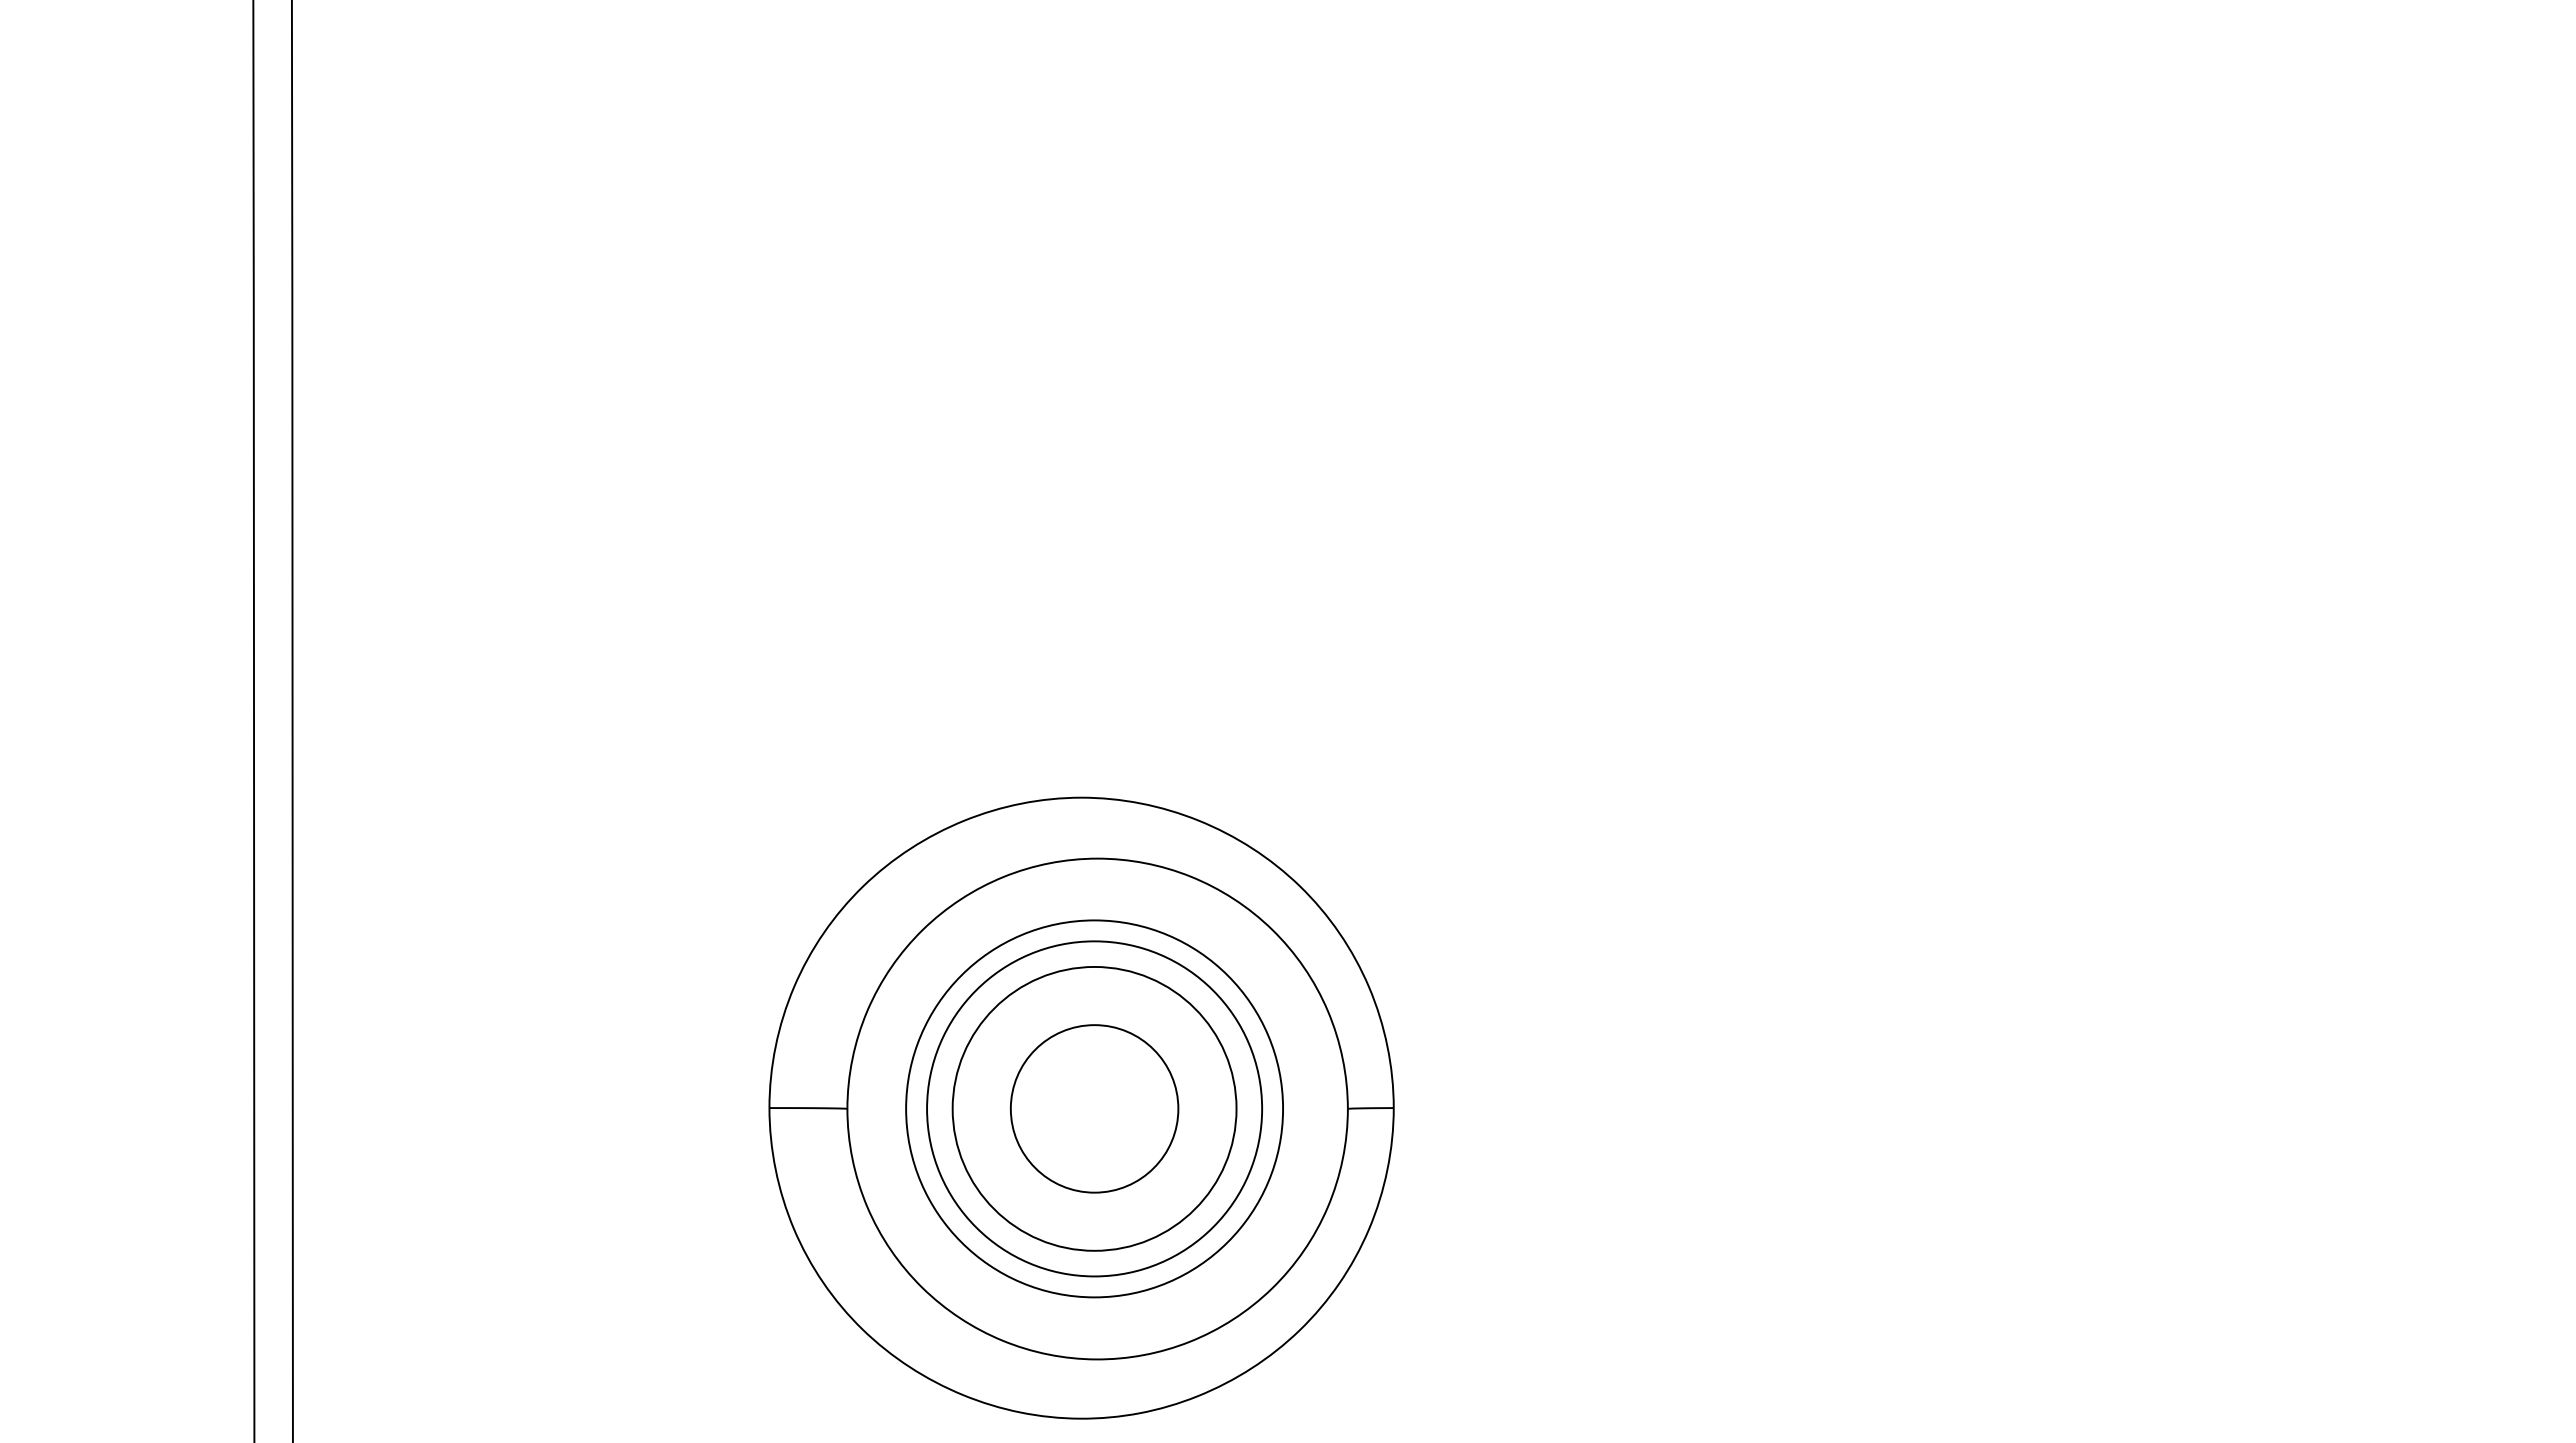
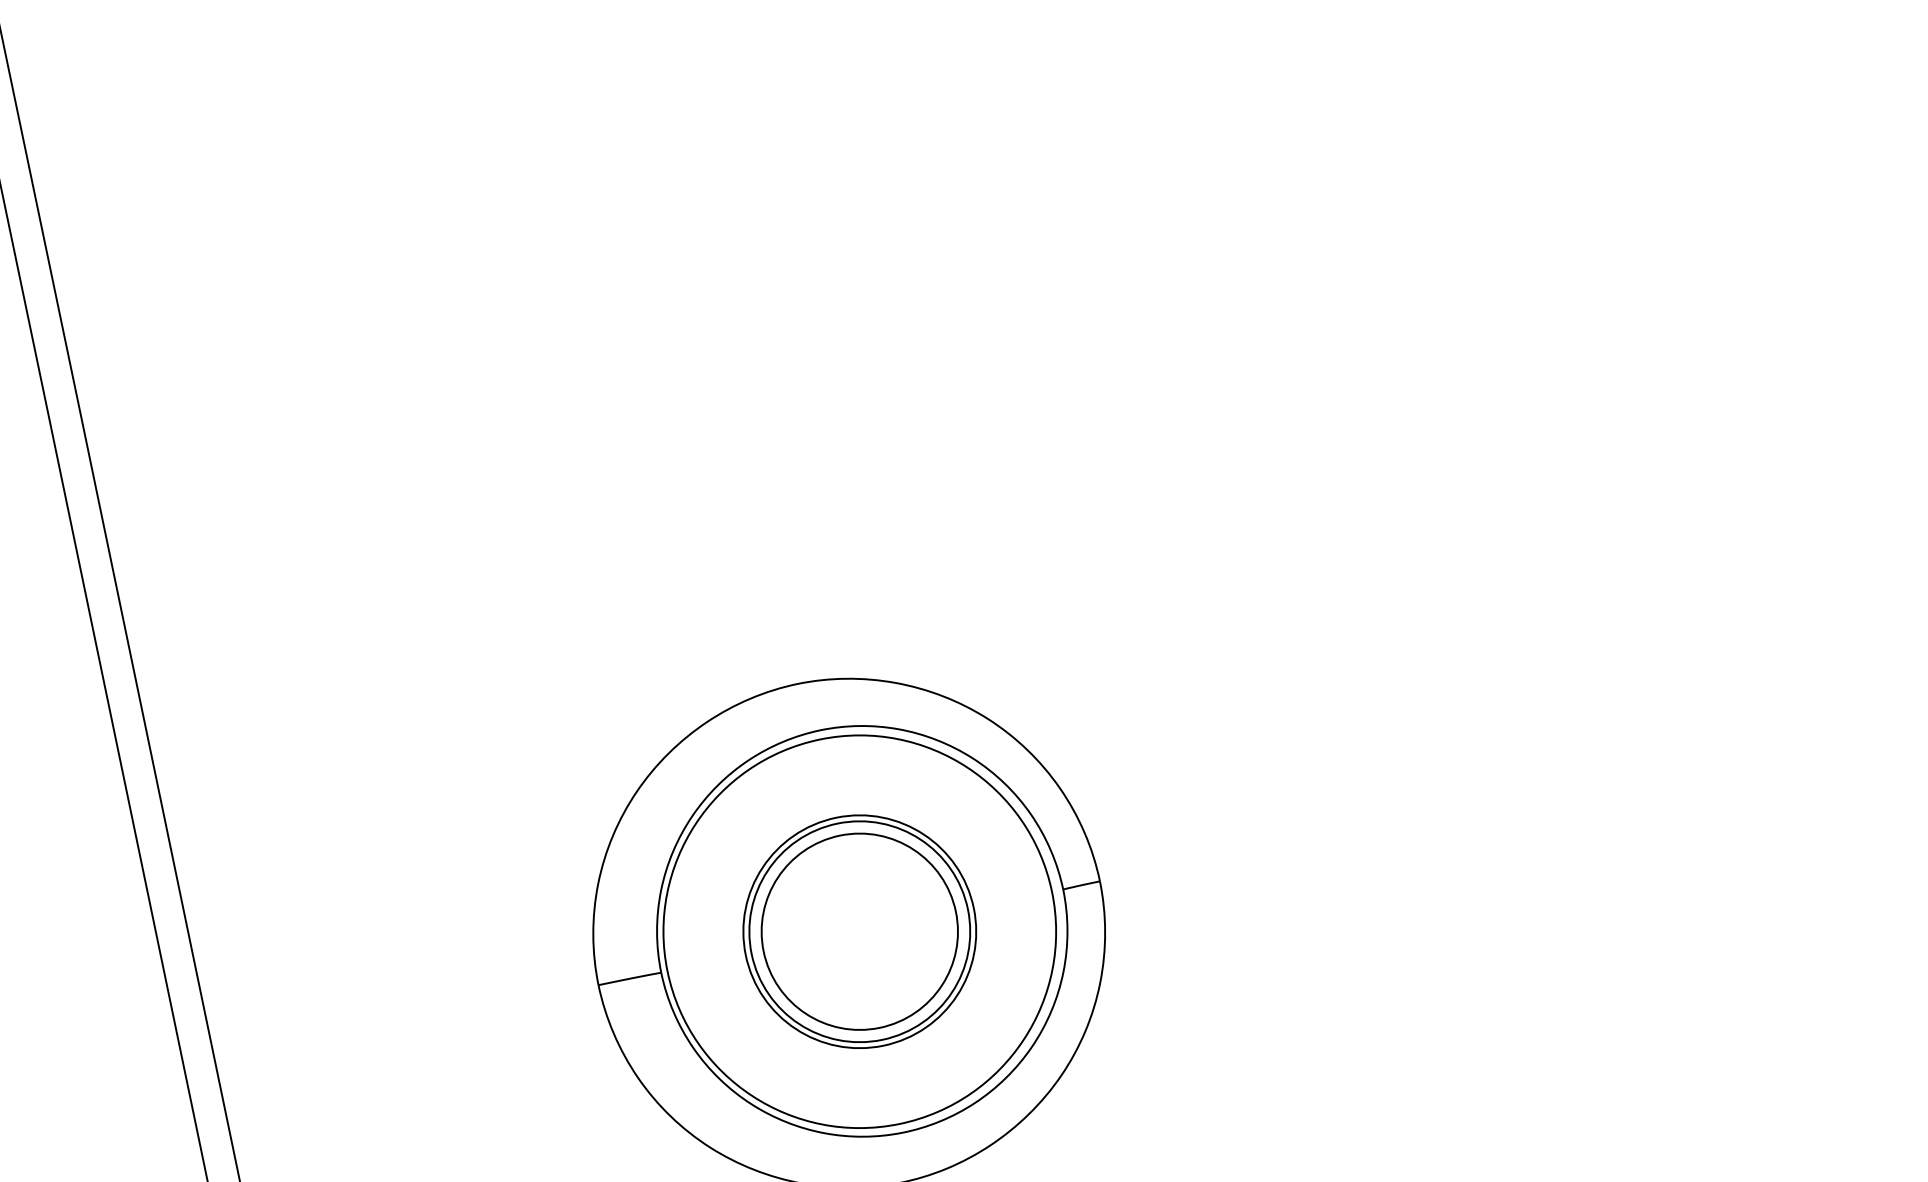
circle: (1094, 1108) -> (859, 931), size x0.71
circle: (1094, 1108) -> (859, 931), size x1.43
circle: (1094, 1108) -> (859, 931), size x1.43

